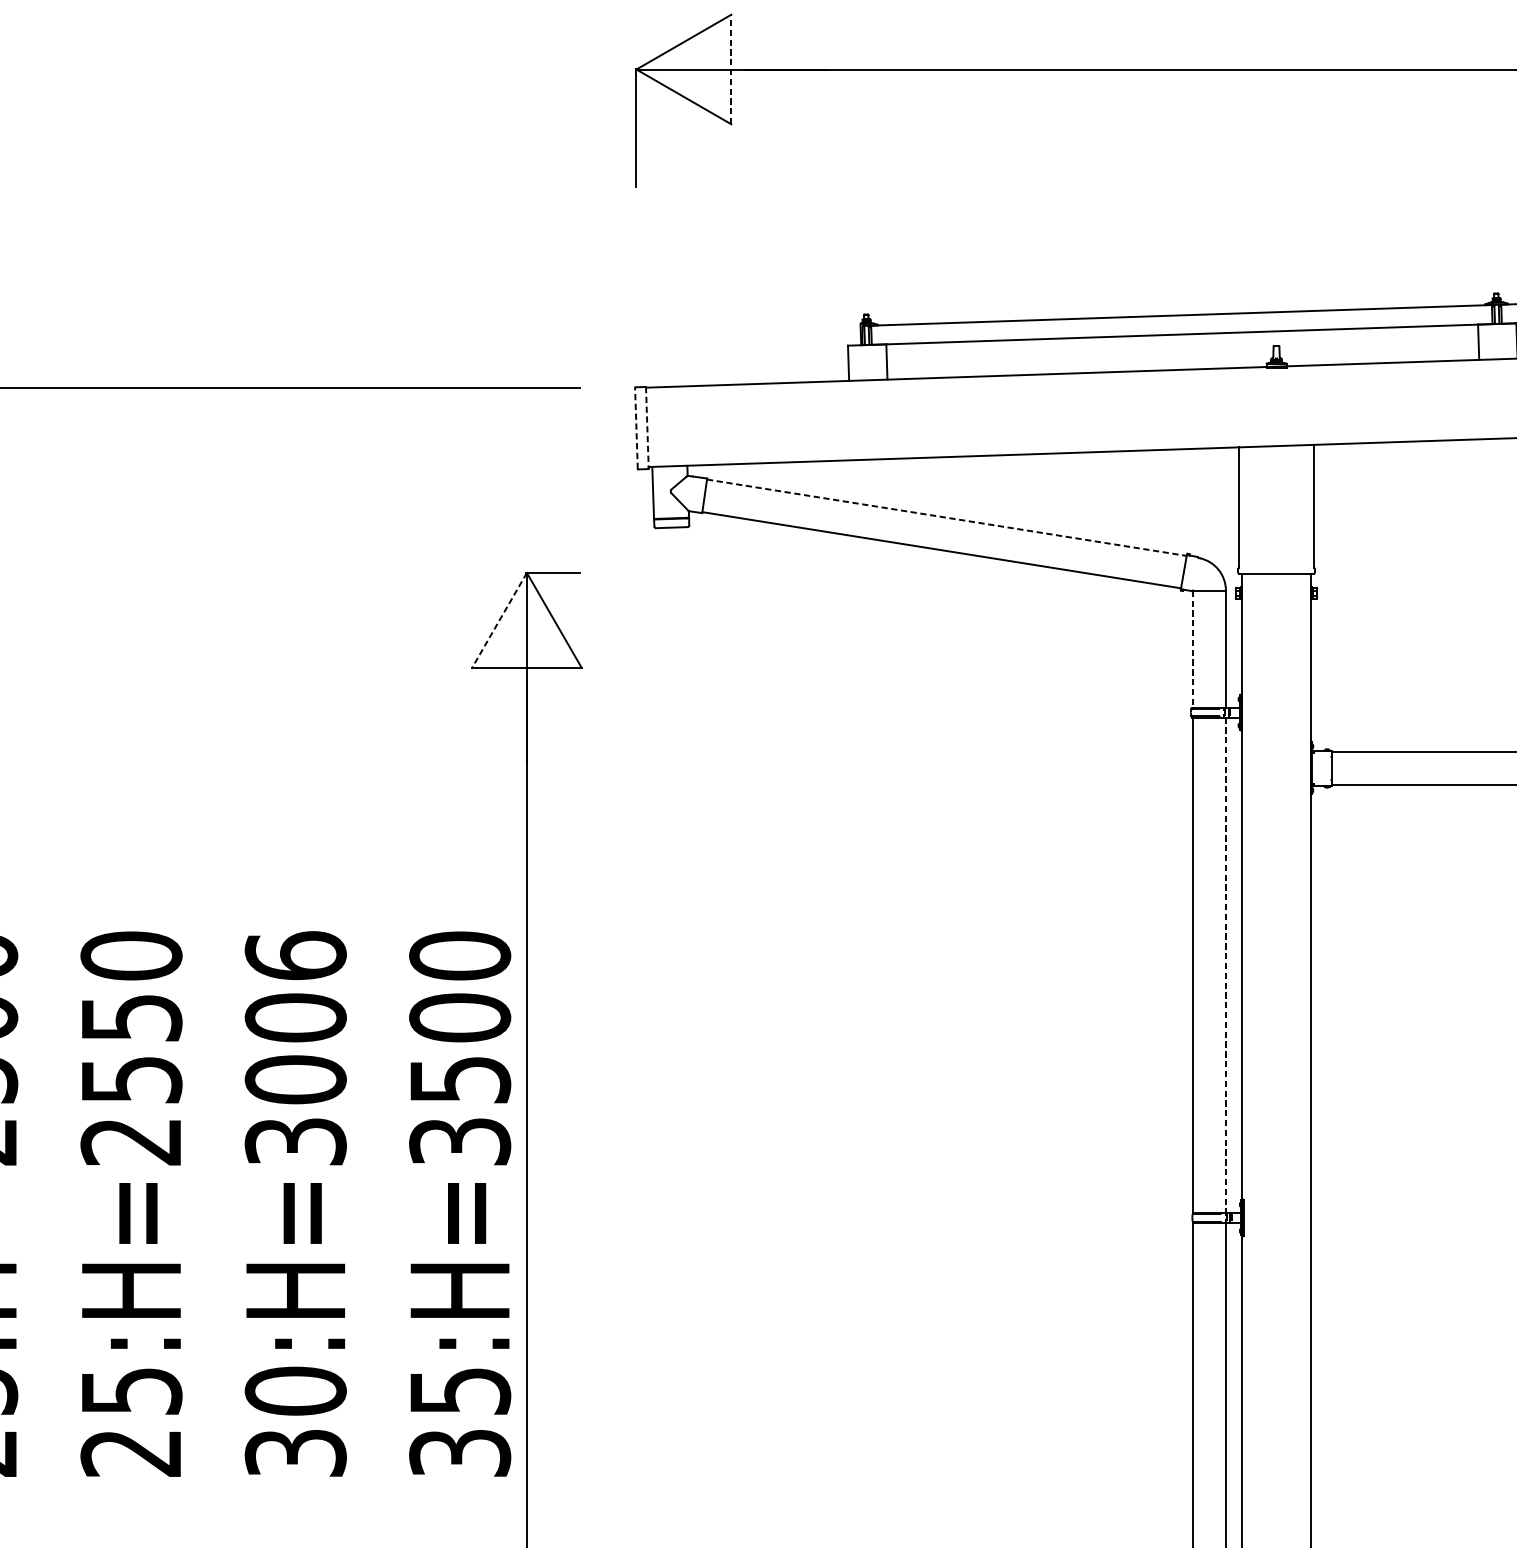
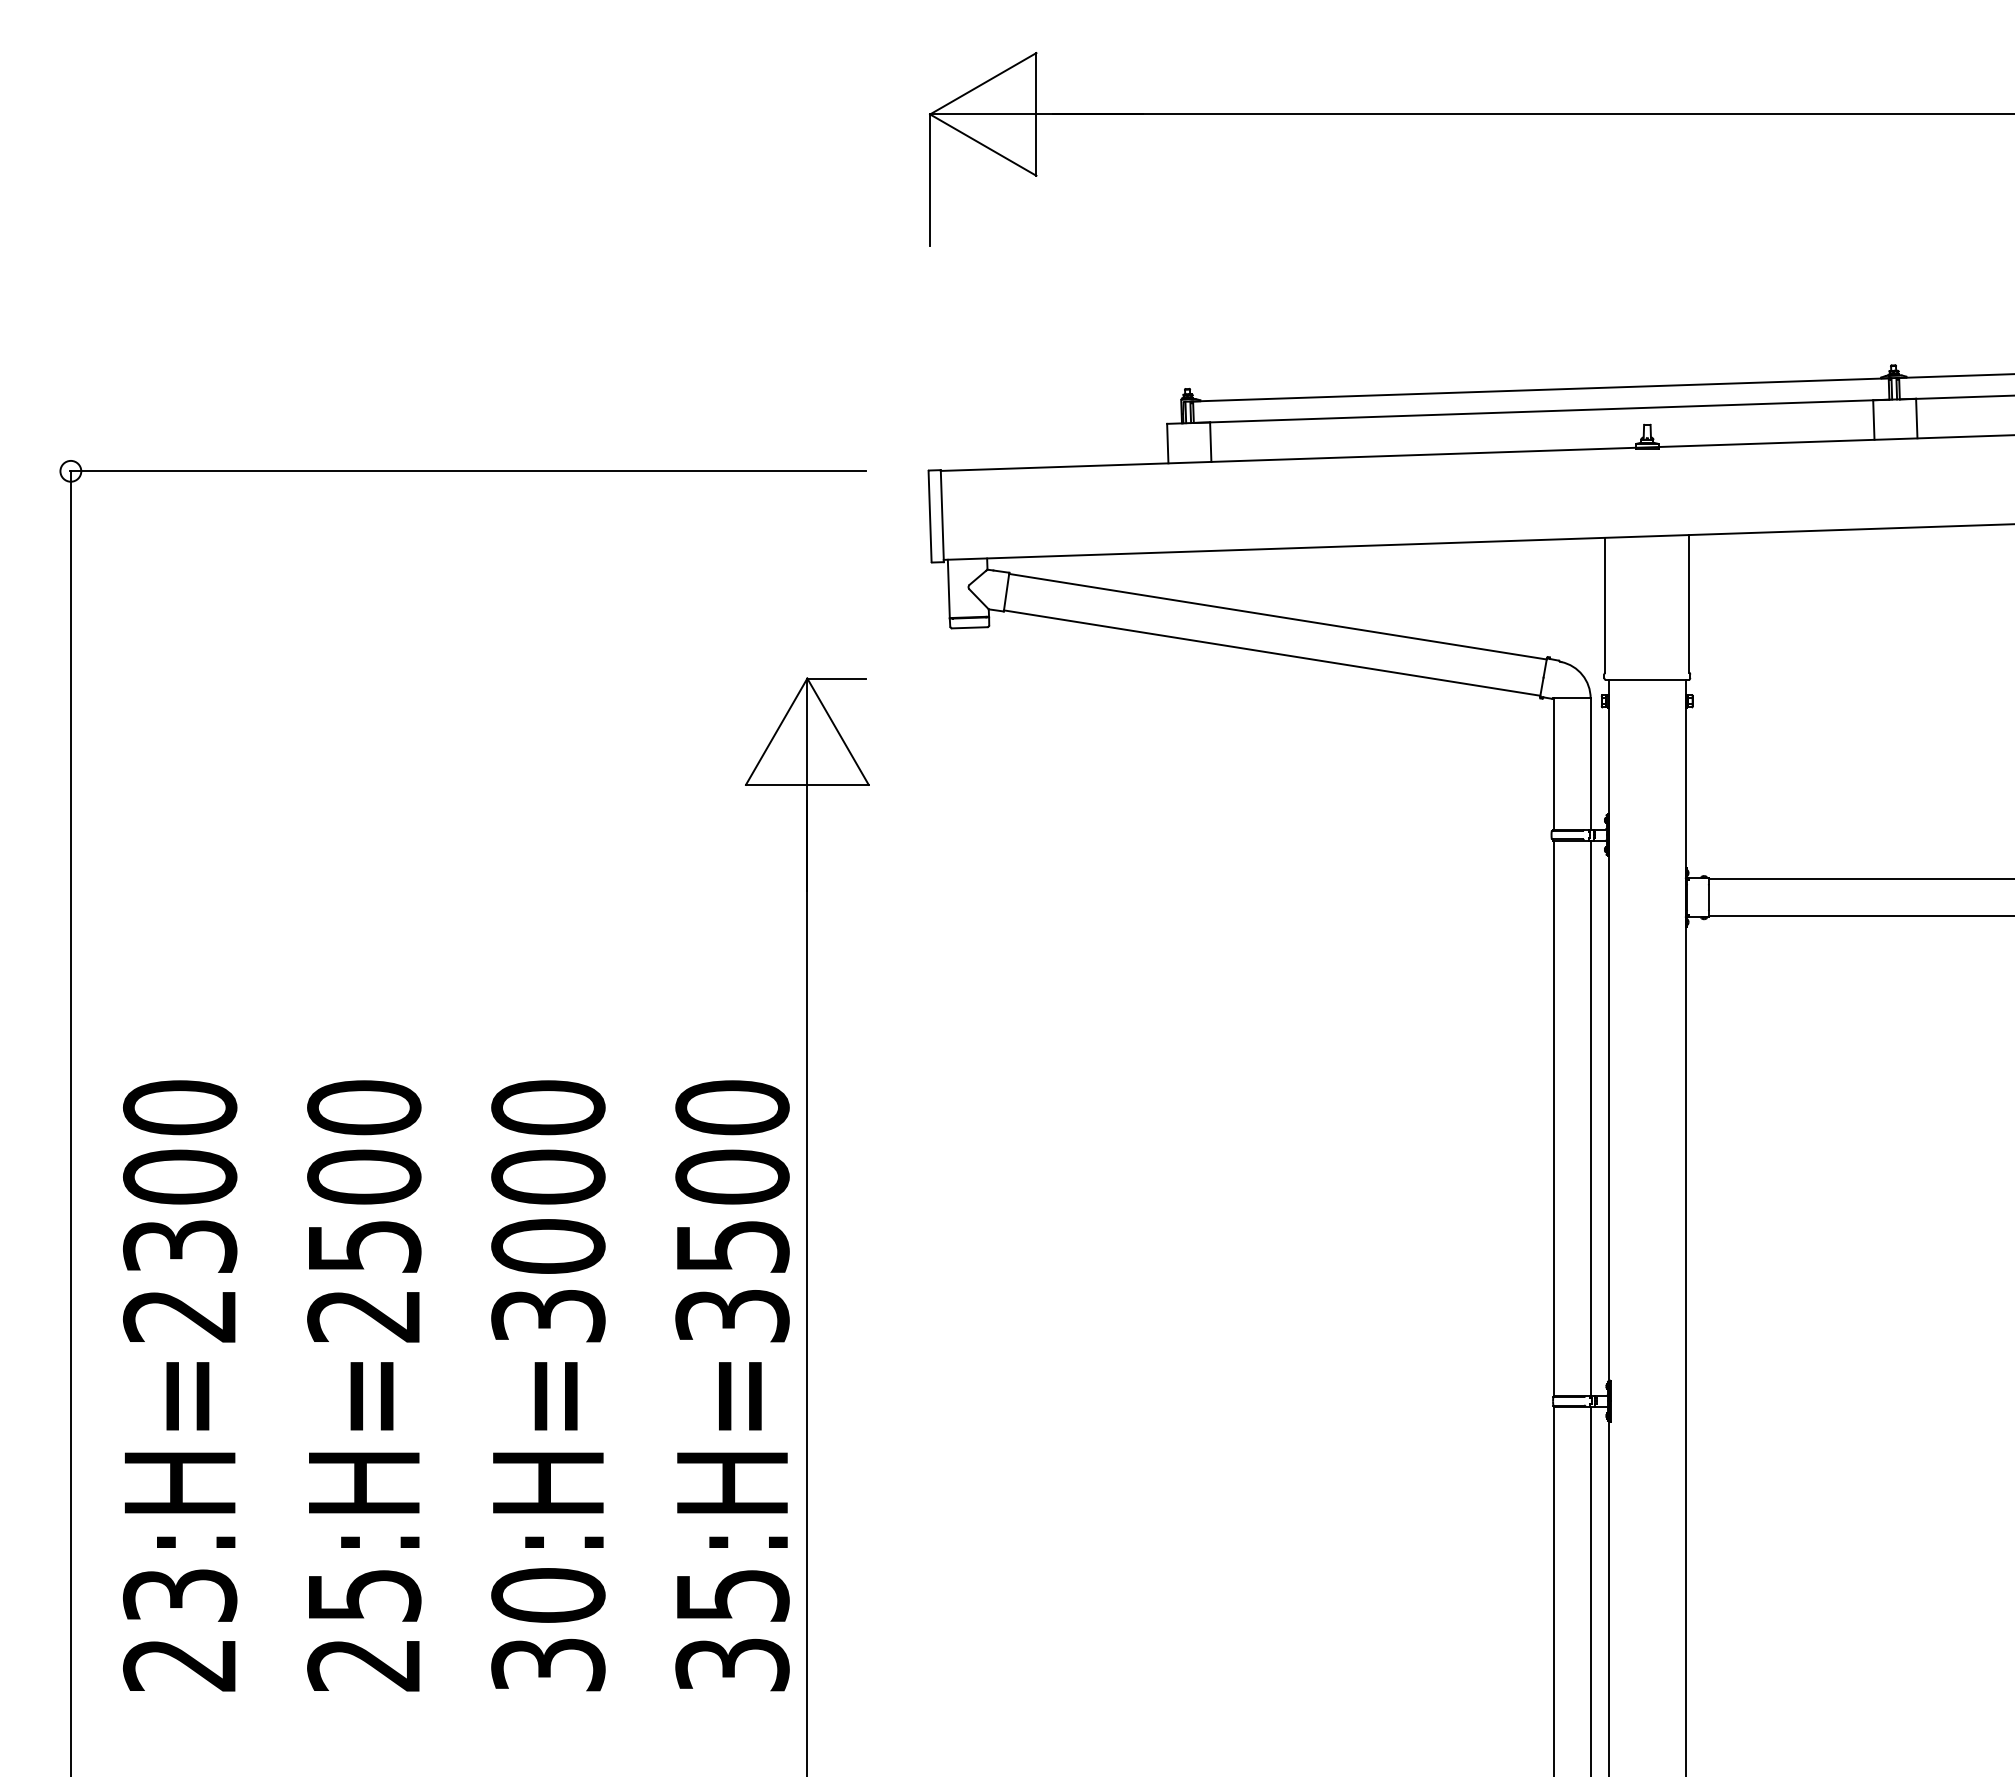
line: (731, 68) -> (1036, 113), dashed -> solid
line: (636, 428) -> (930, 516), dashed -> solid
line: (647, 428) -> (942, 516), dashed -> solid
line: (947, 517) -> (1278, 616), dashed -> solid
line: (499, 621) -> (776, 732), dashed -> solid
line: (1192, 648) -> (1553, 763), dashed -> solid
text: (295, 955) -> (548, 1107), 30:H=3006 -> 30:H=3000
line: (1225, 965) -> (1590, 1118), dashed -> solid
text: (131, 1017) -> (364, 1176), 25:H=2550 -> 25:H=2500

